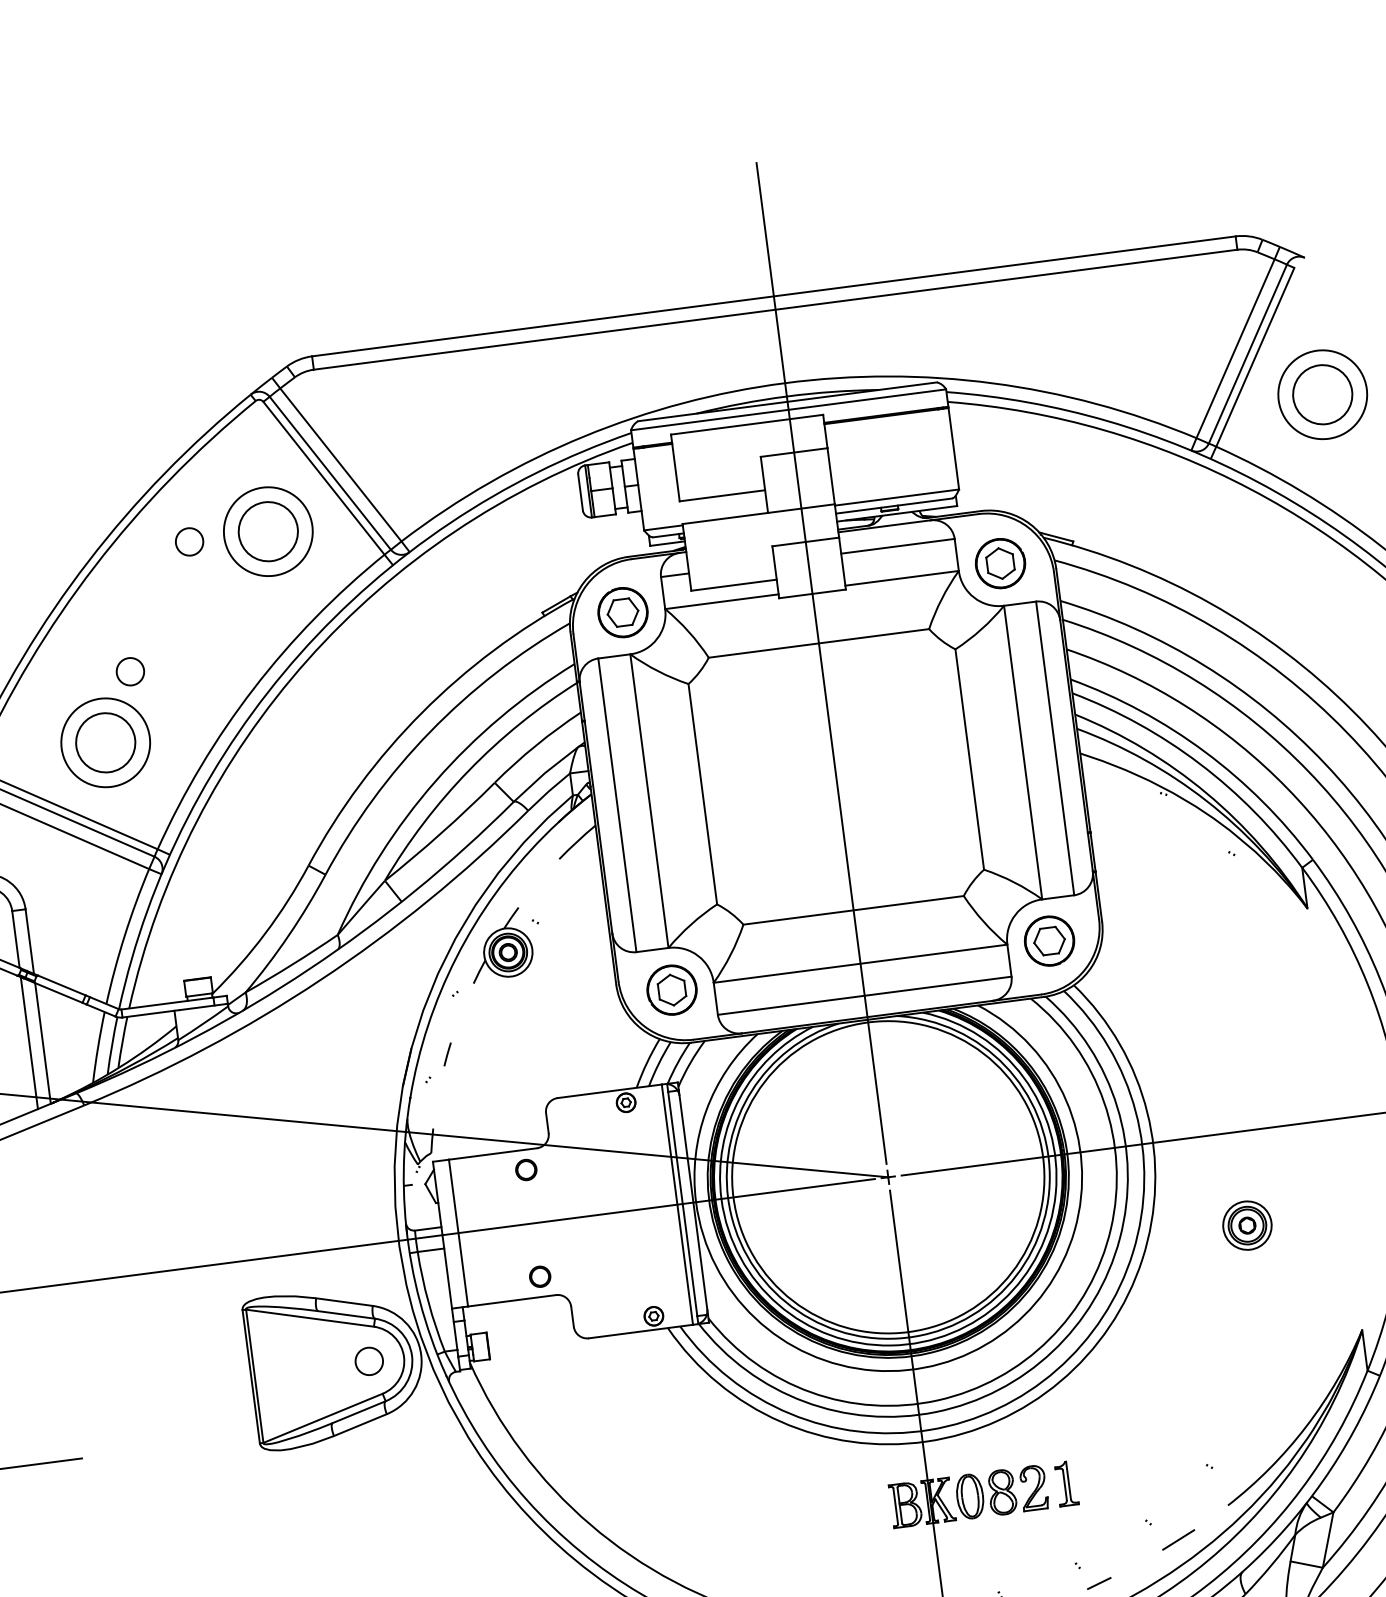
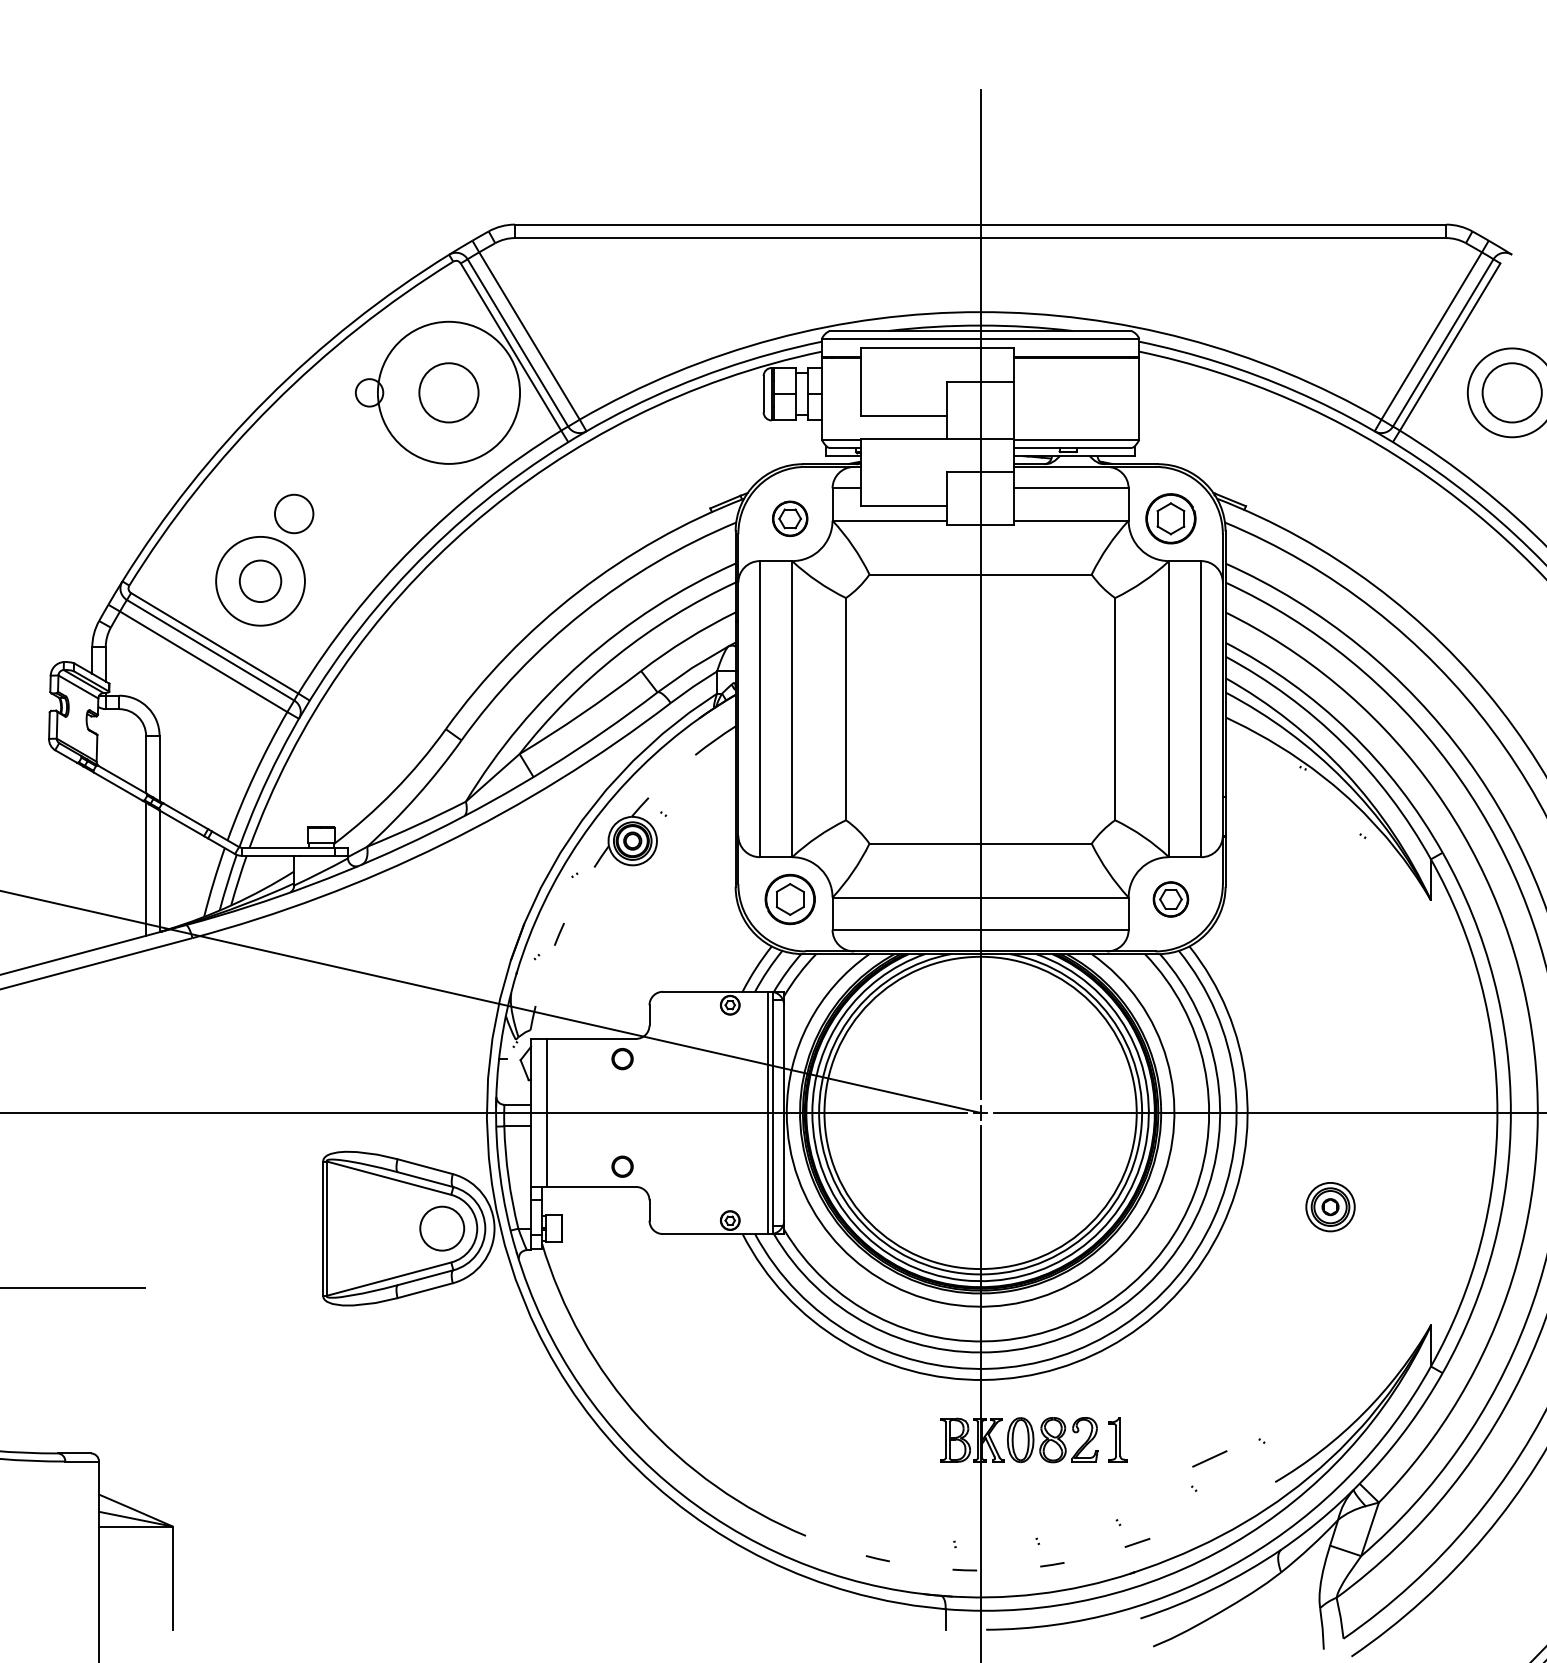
circle: (267, 531) -> (448, 392), size x1.6
part: (622, 612) -> (789, 518), size x0.7
circle: (129, 671) -> (293, 513), size x1.4
circle: (105, 742) -> (260, 580), size x0.7
part: (1049, 941) -> (1170, 899), size x0.7
circle: (368, 1361) -> (441, 1228), size x1.6
line: (1178, 1539) -> (1209, 1458), moved

